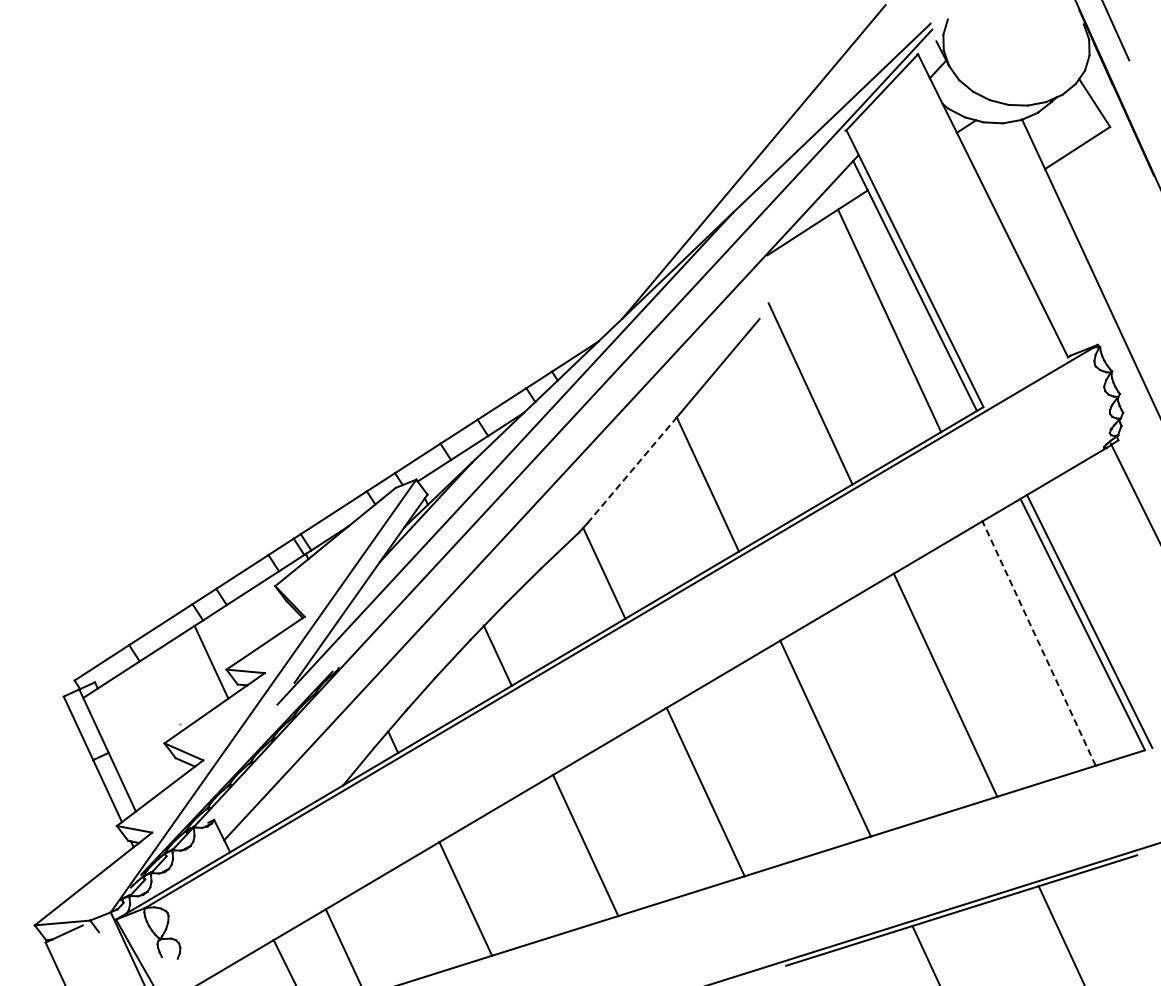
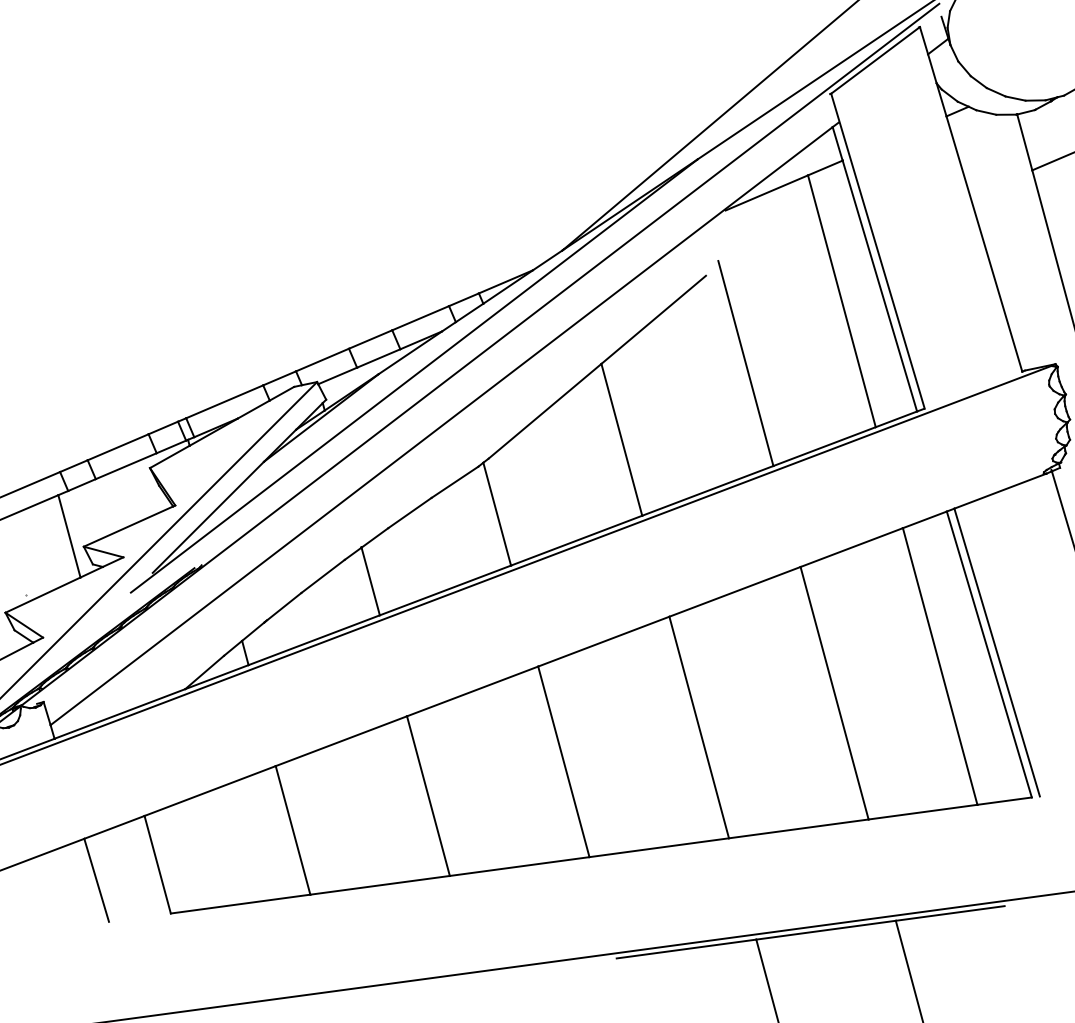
line: (632, 469) -> (545, 410), dashed -> solid
line: (1039, 643) -> (940, 666), dashed -> solid

